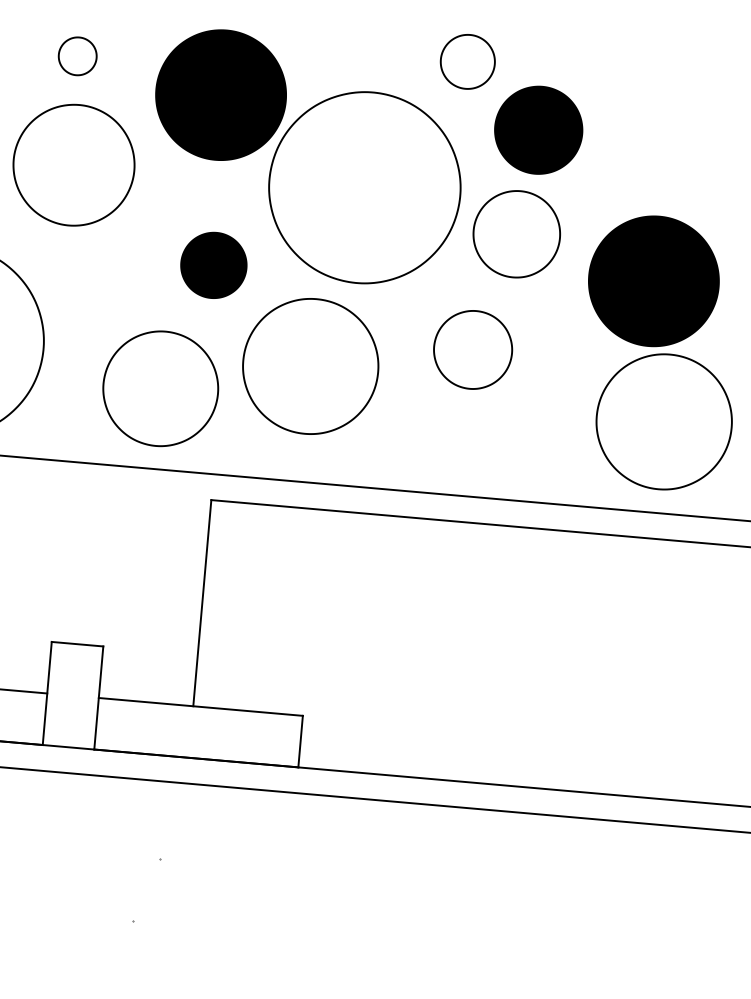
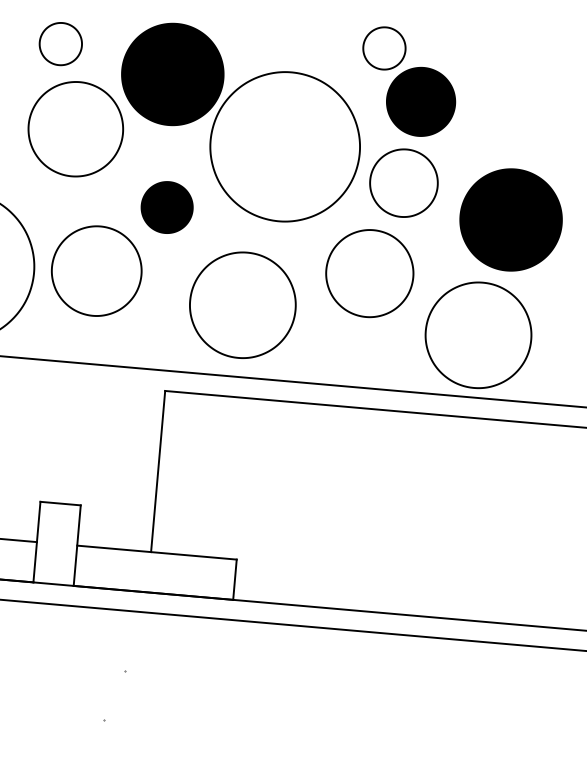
part: (77, 56) -> (60, 44), size x1.43
part: (467, 61) -> (384, 48), moved
part: (73, 164) -> (75, 128), moved
part: (472, 349) -> (369, 273), size x1.43
part: (310, 366) -> (242, 305), moved
part: (160, 388) -> (96, 270), moved
part: (663, 421) -> (477, 335), moved

